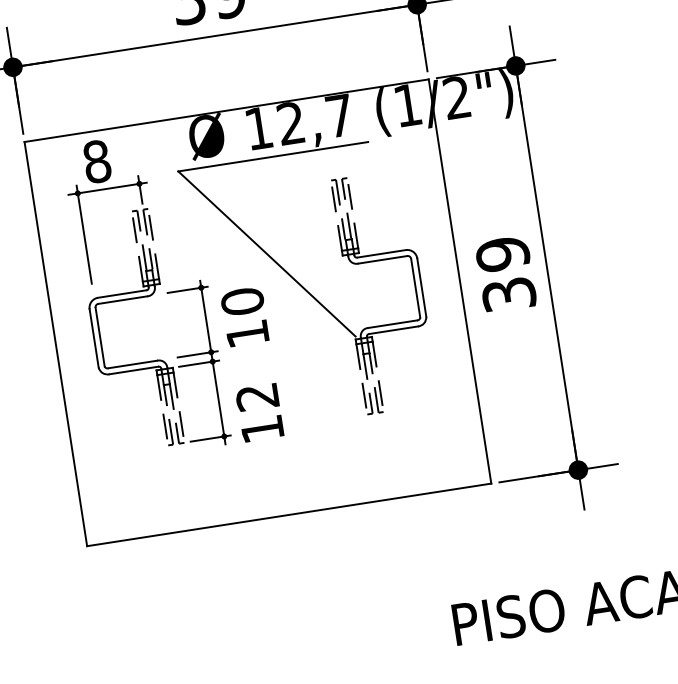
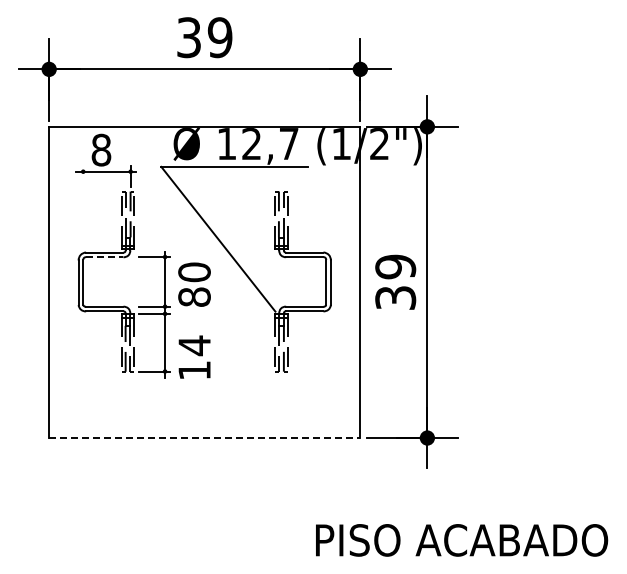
line: (84, 234) -> (83, 203), removed
line: (122, 300) -> (104, 257), solid -> dashed
text: (247, 333) -> (194, 296), 10 -> 80
text: (257, 396) -> (194, 345), 12 -> 14
line: (288, 515) -> (204, 438), solid -> dashed

